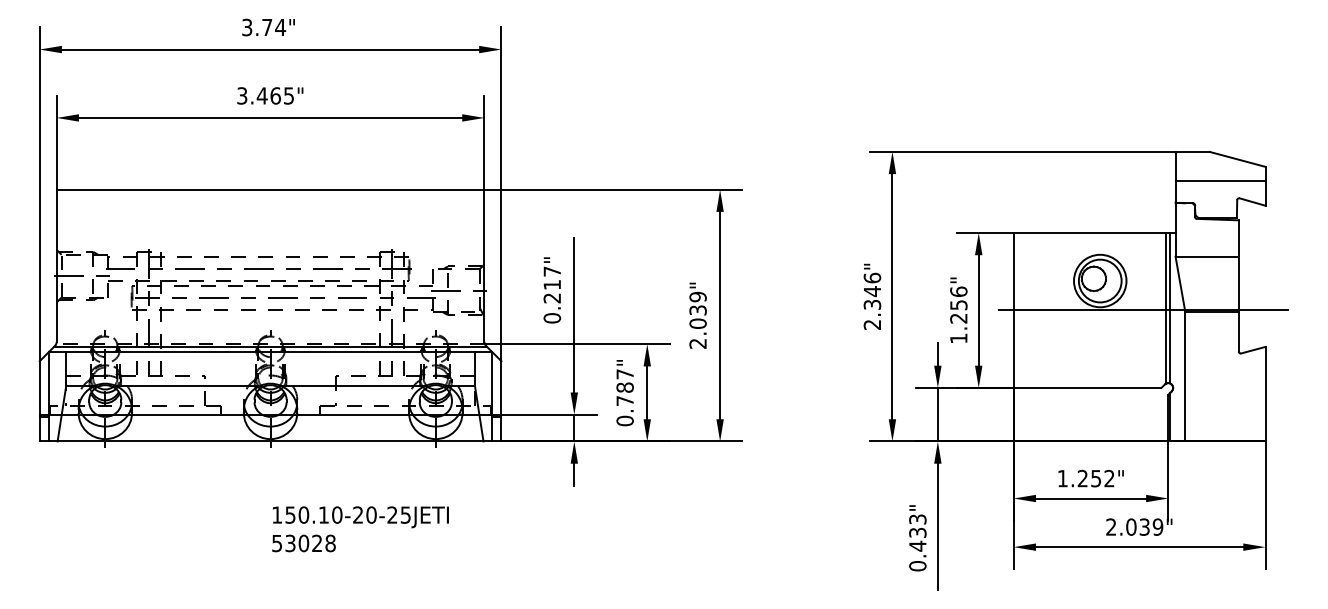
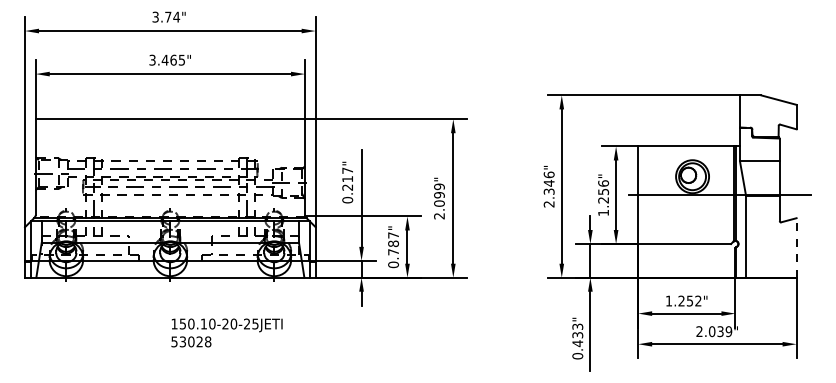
line: (1219, 180) -> (767, 113), removed
text: (698, 310) -> (439, 195), 2.039" -> 2.099"
line: (1265, 393) -> (796, 247), solid -> dashed

